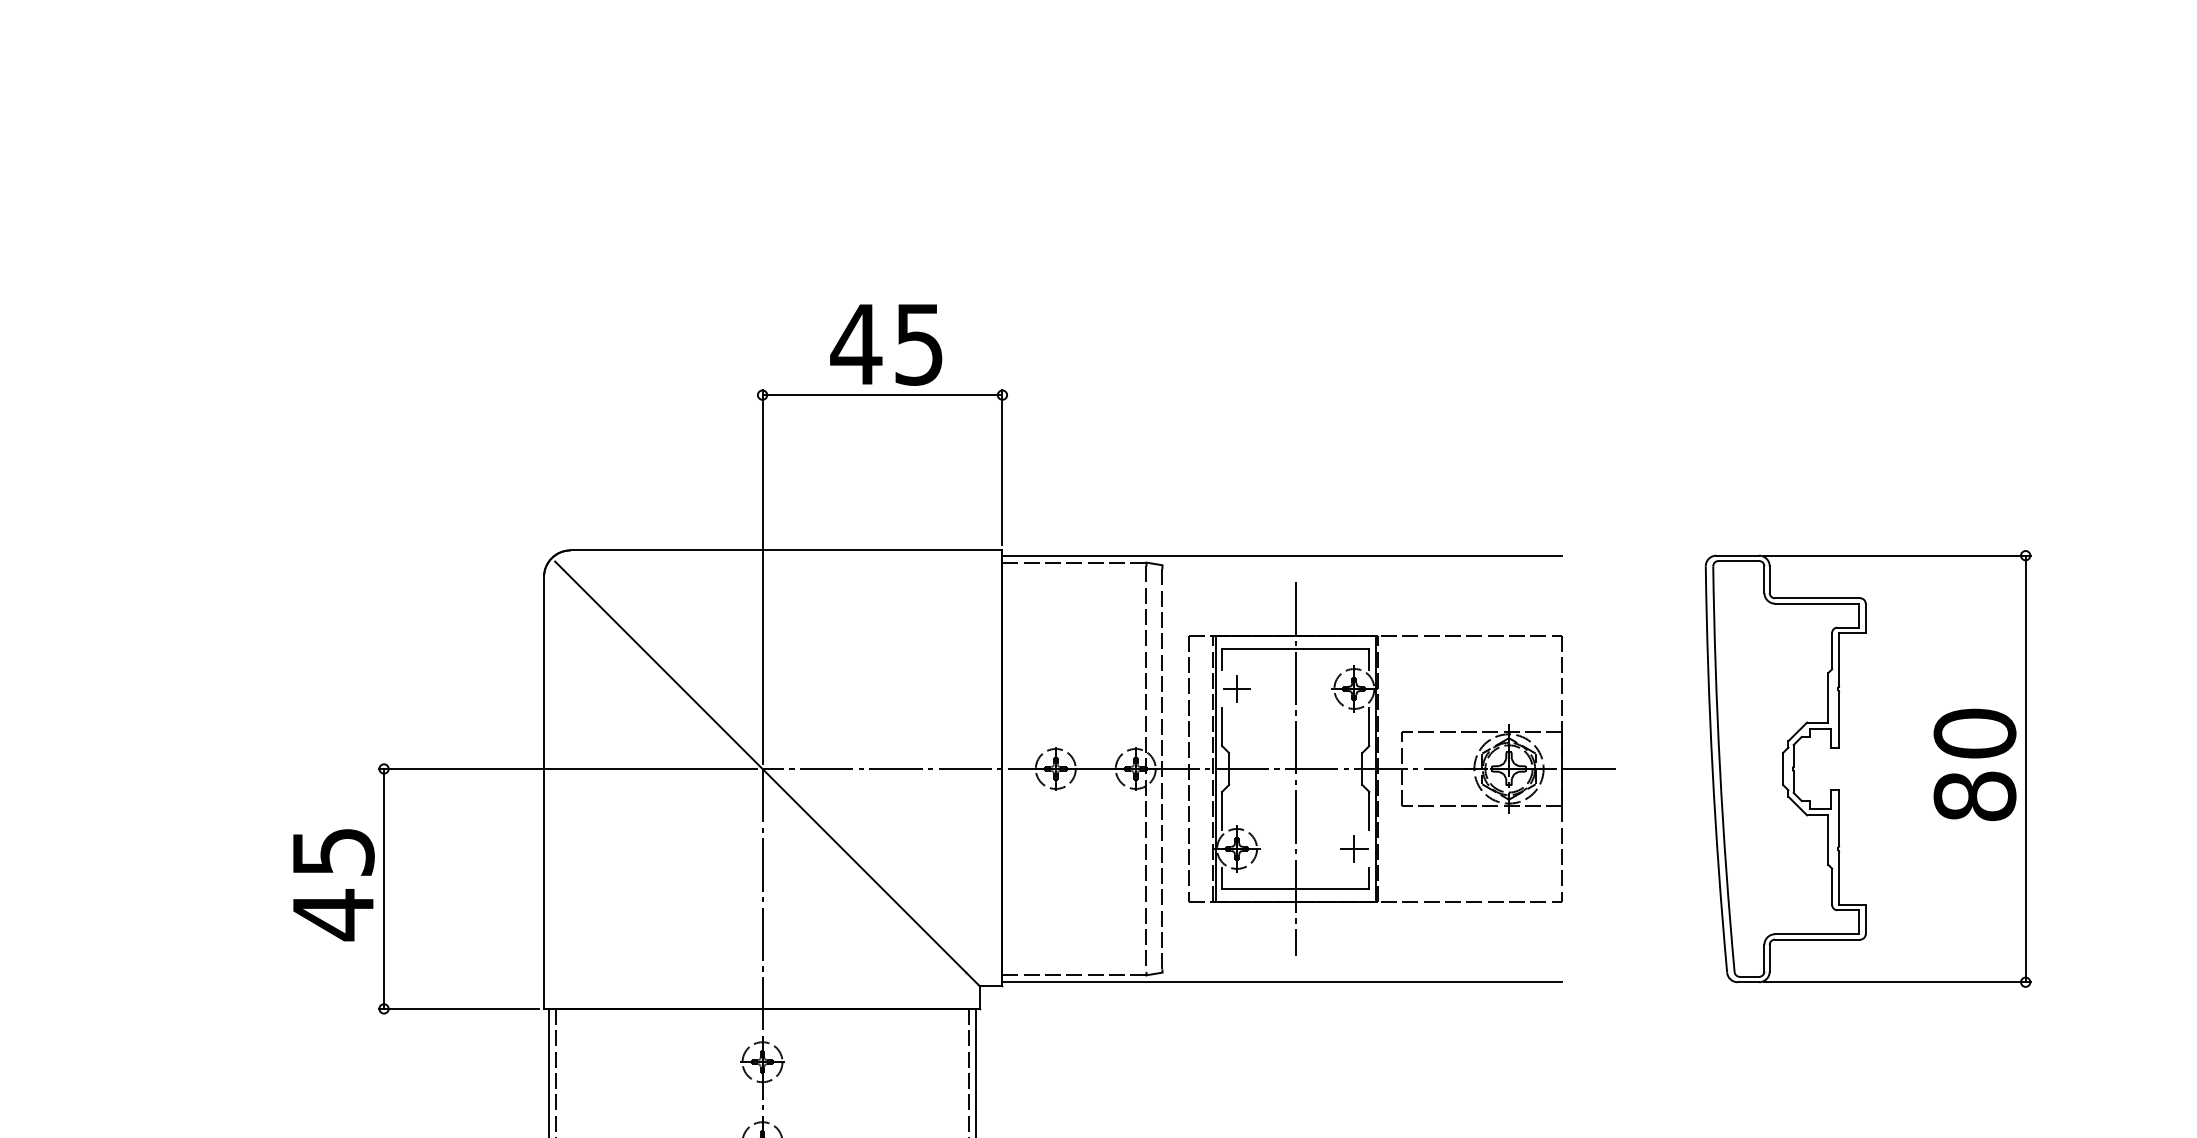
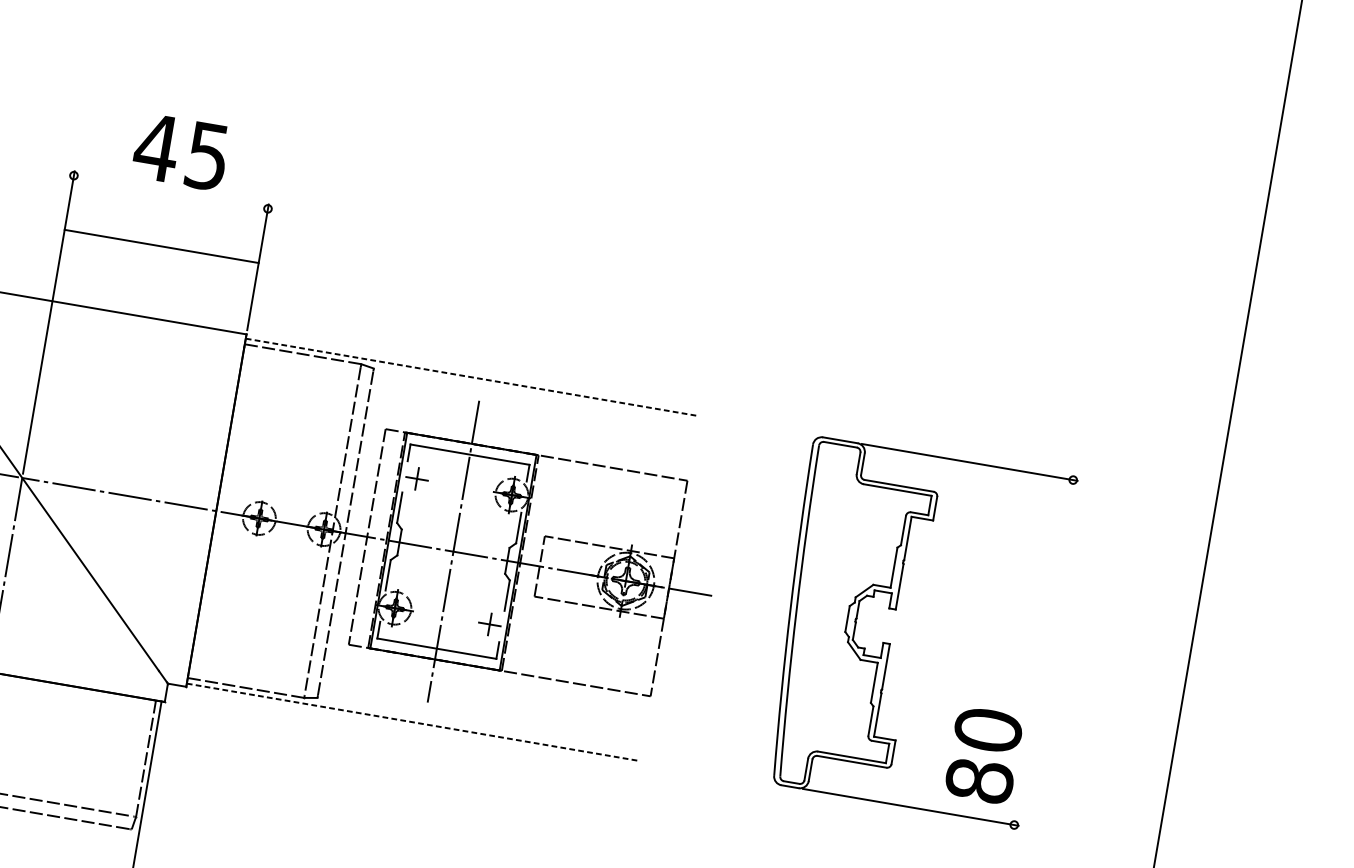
line: (882, 395) -> (161, 246), moved
line: (1282, 555) -> (472, 377), solid -> dashed
text: (1974, 764) -> (983, 755), moved
line: (2025, 768) -> (1043, 652), removed
line: (1282, 982) -> (413, 722), solid -> dashed

